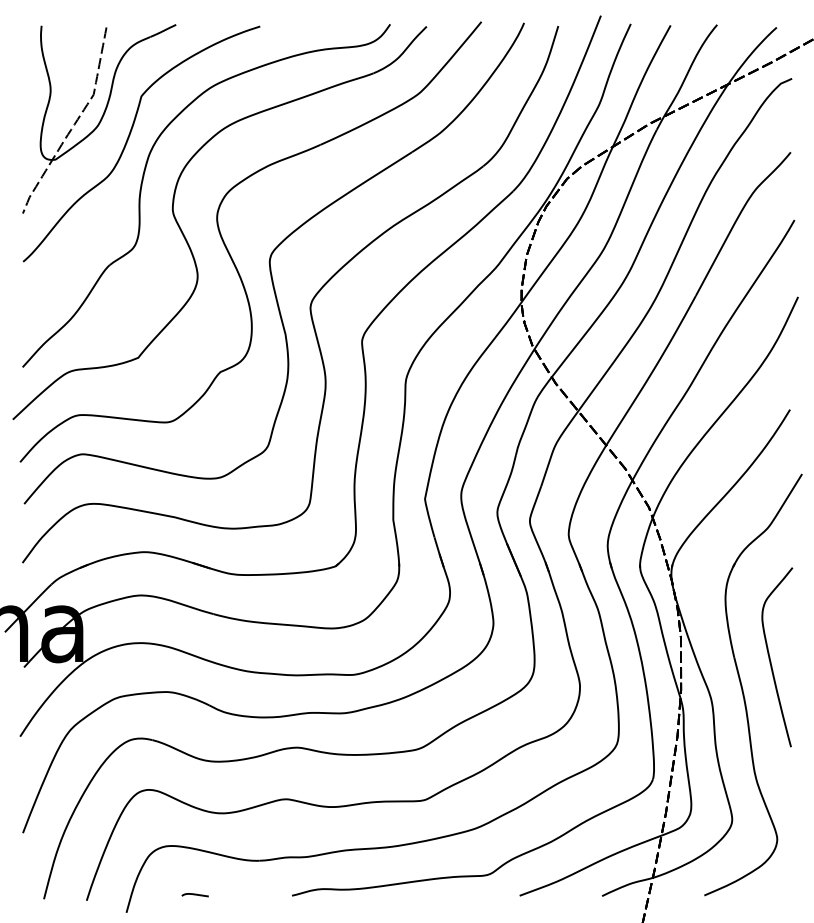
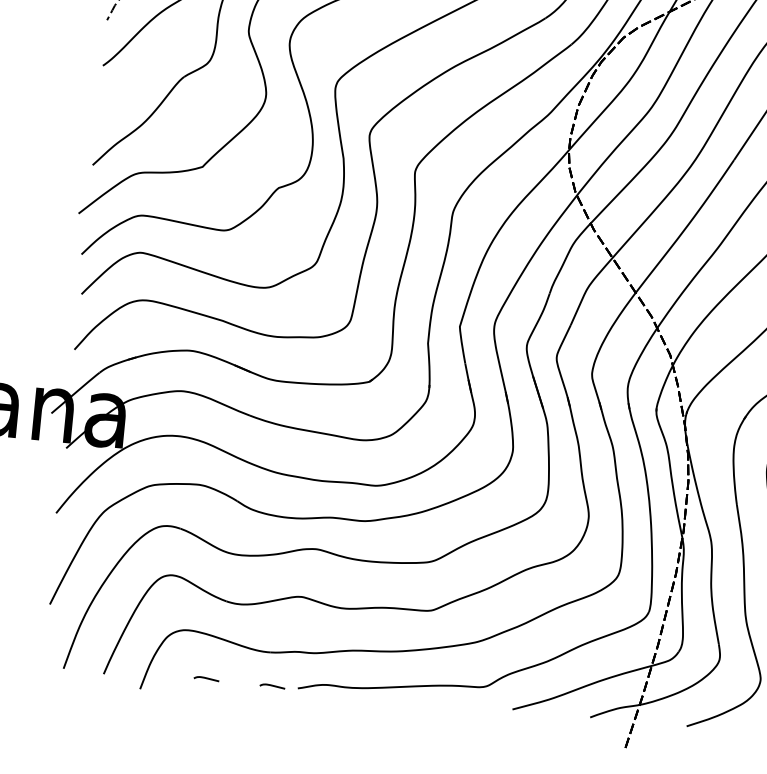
curve: (264, 896) -> (271, 686), added

